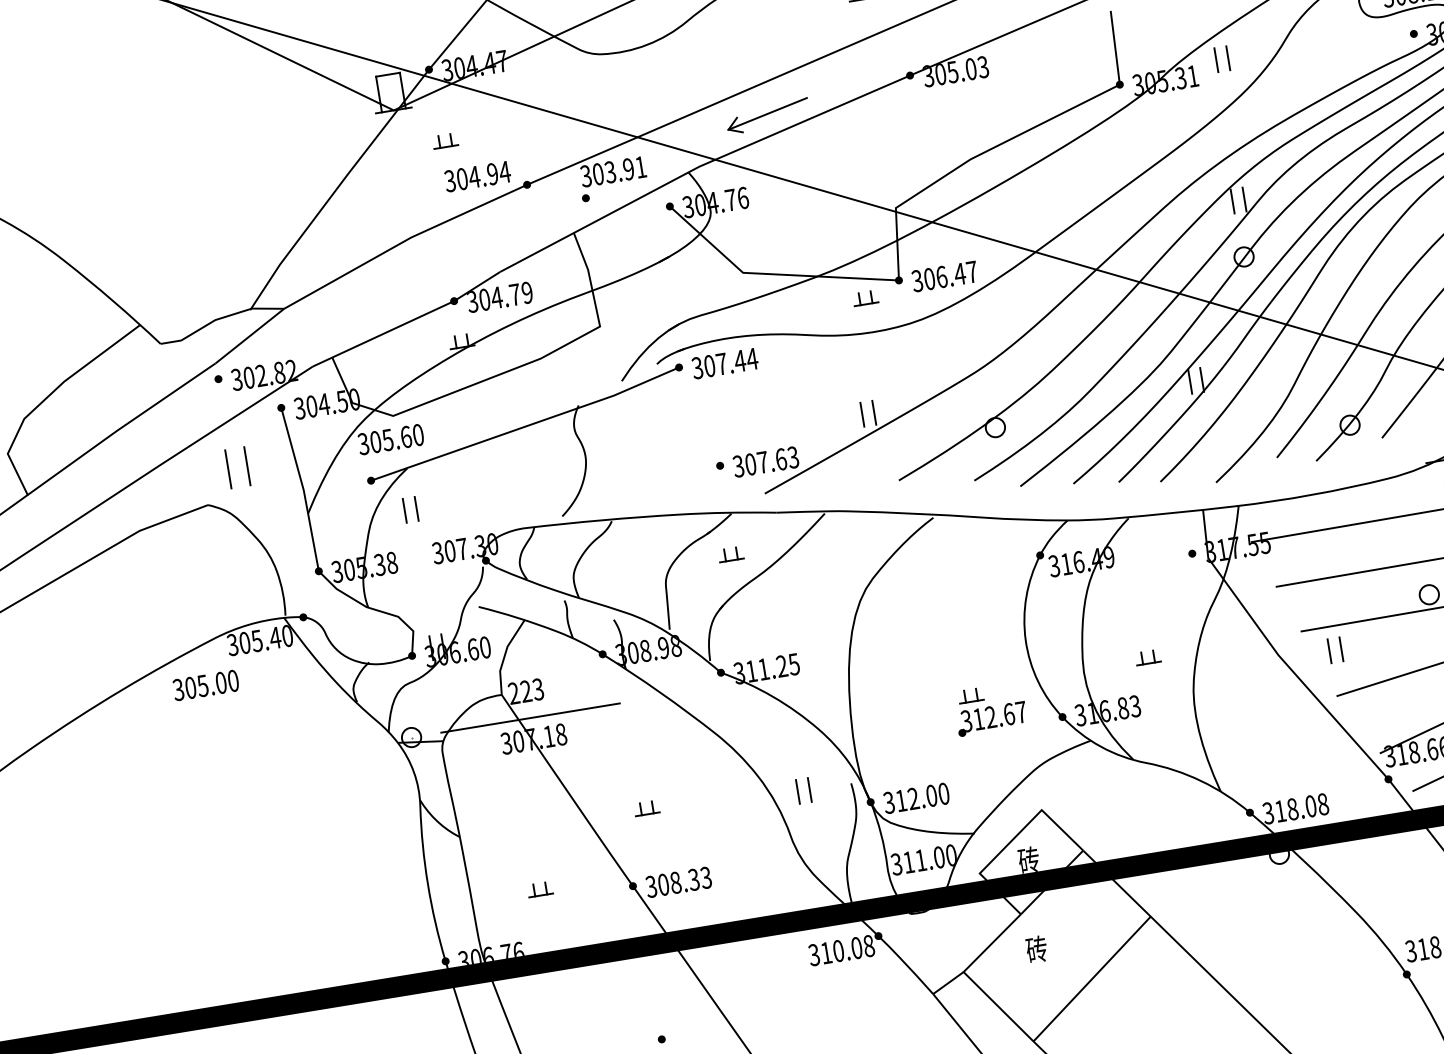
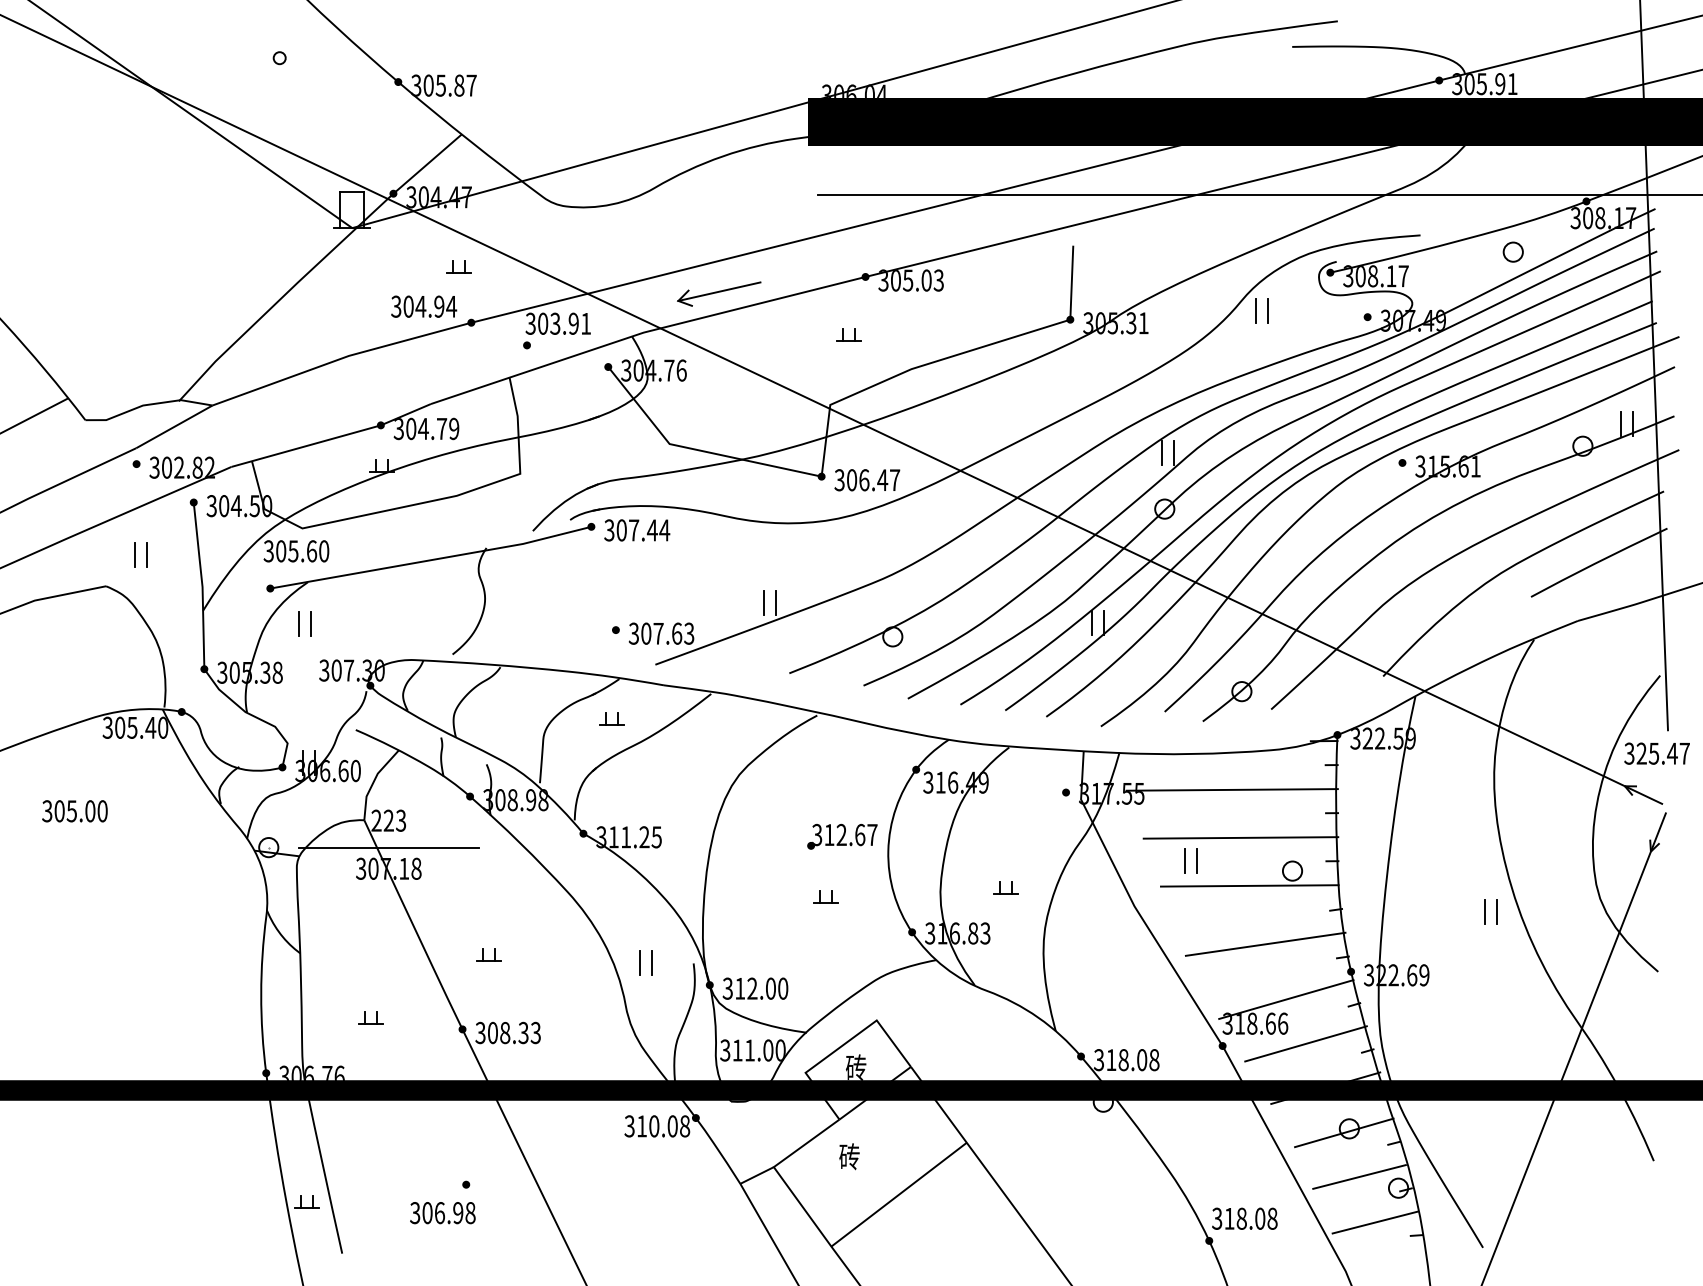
part: (1221, 58) -> (1261, 310), moved
part: (444, 141) -> (458, 266), moved
part: (865, 298) -> (848, 334), moved
part: (236, 468) -> (140, 554), size x0.62
part: (1334, 650) -> (1190, 860), moved
text: (205, 685) -> (74, 811), moved
part: (991, 718) -> (842, 836), moved

